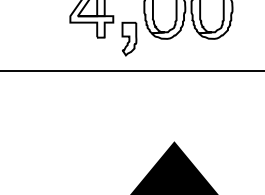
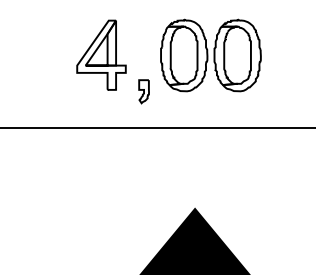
part: (128, 39) -> (143, 91), size x0.62

